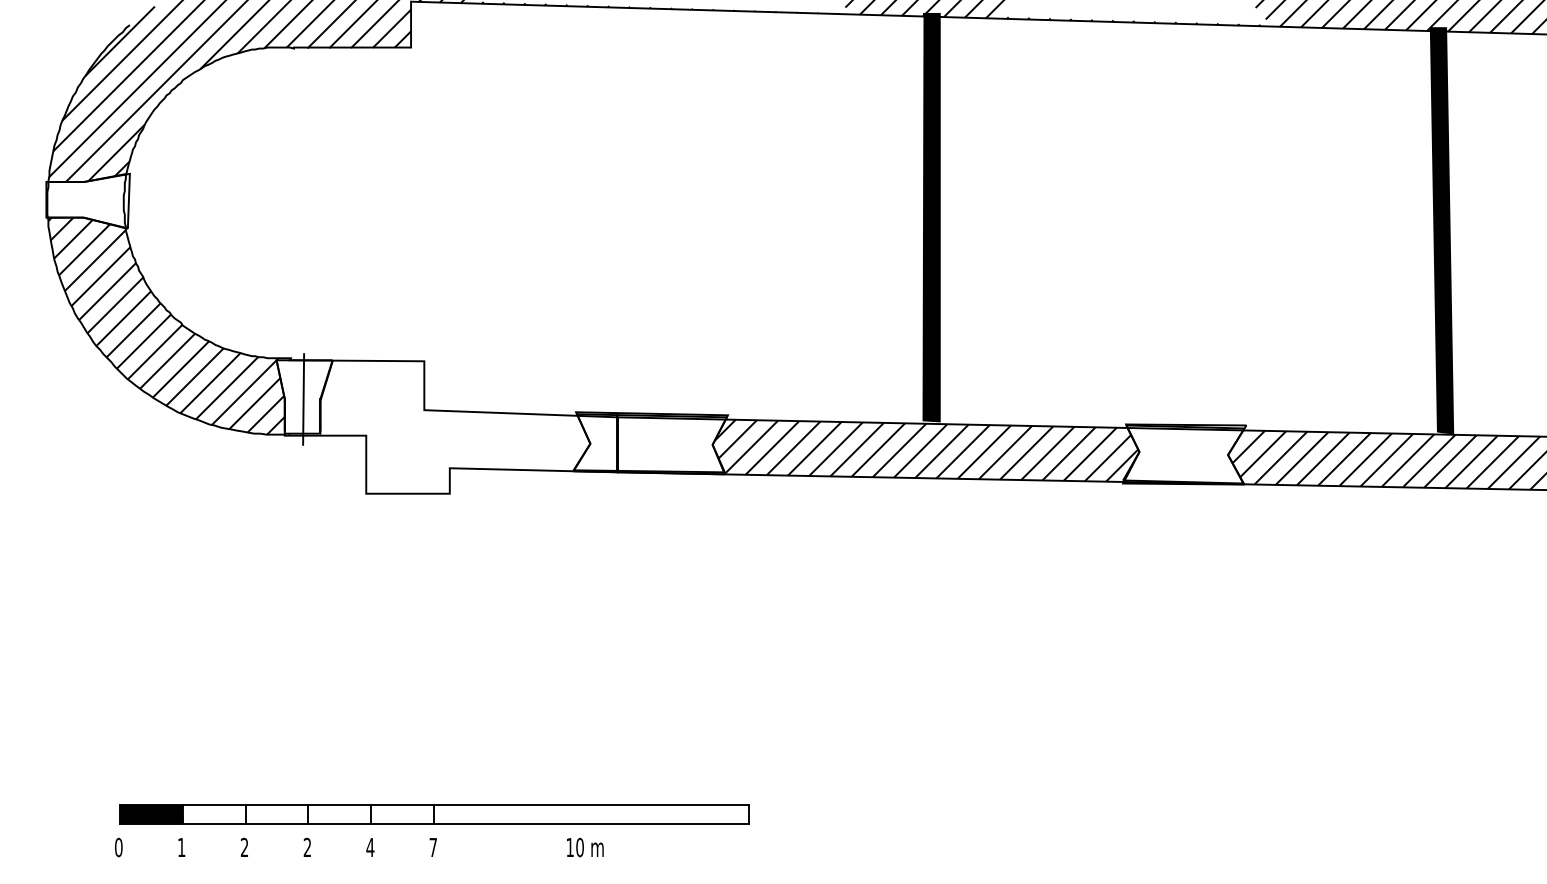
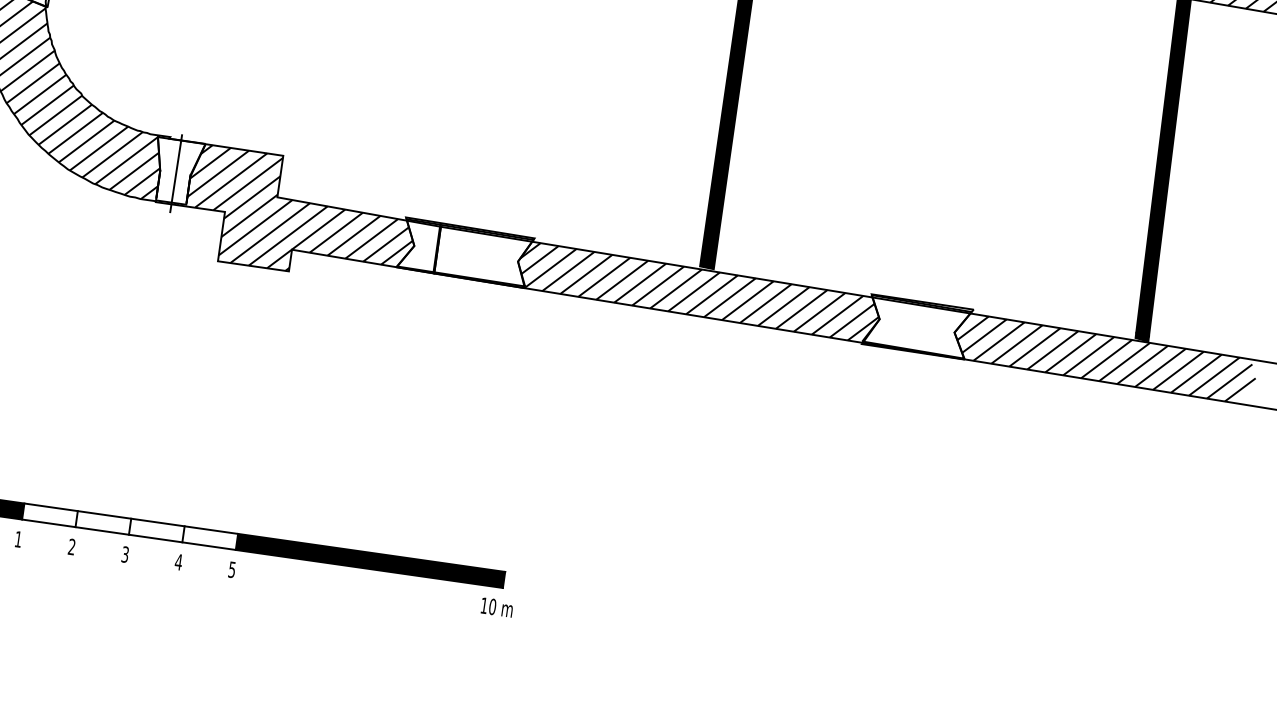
hatch: (448, 426) -> (295, 214), added
fill: (591, 814) -> (370, 560), added
text: (307, 847) -> (125, 554), 2 -> 3
text: (432, 847) -> (231, 569), 7 -> 5
text: (585, 847) -> (497, 607), moved

